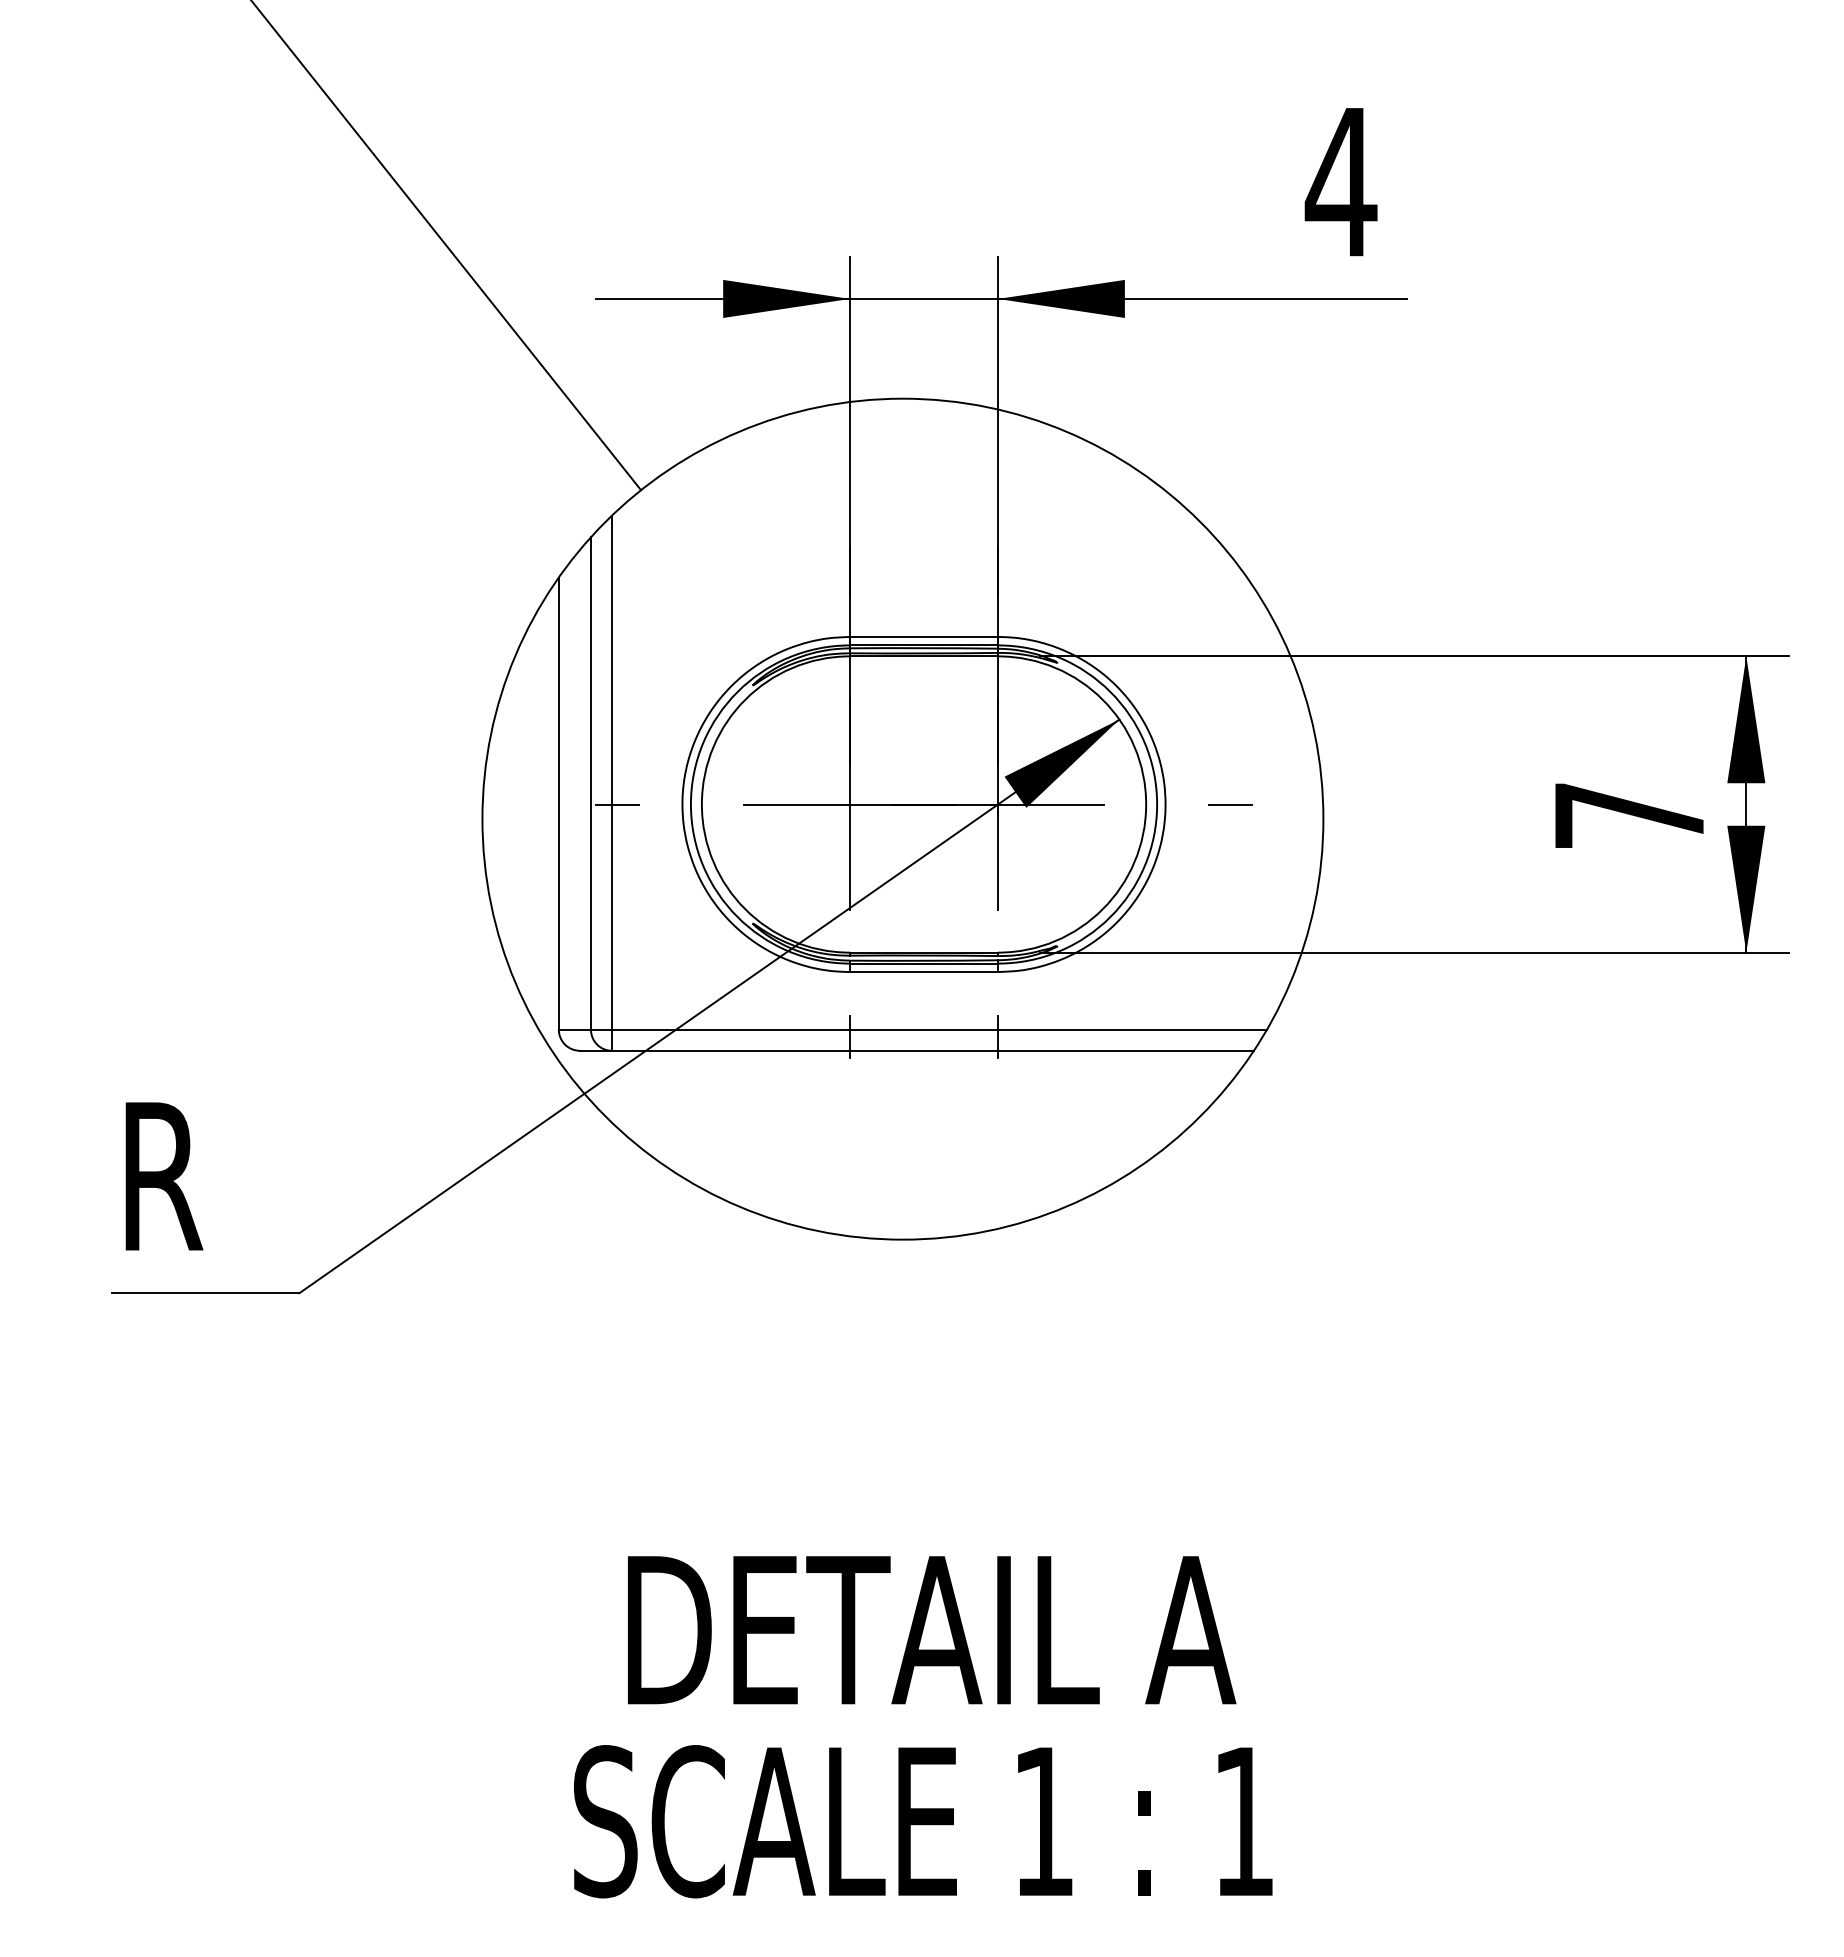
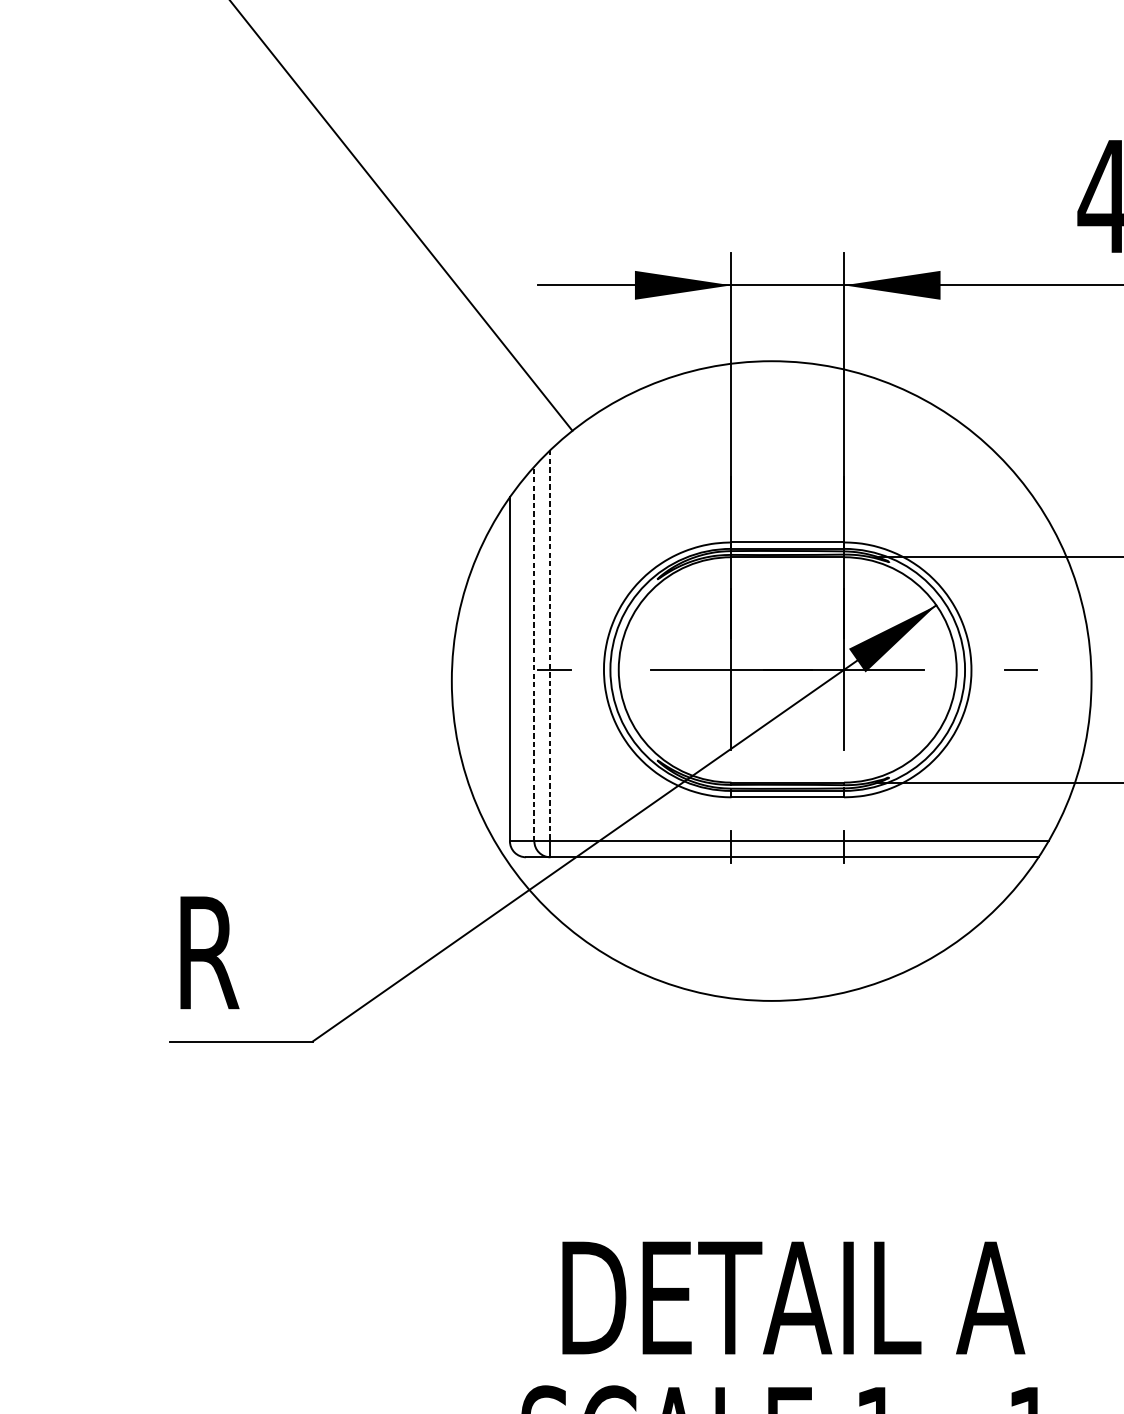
line: (612, 773) -> (550, 646), solid -> dashed
line: (591, 782) -> (534, 653), solid -> dashed

